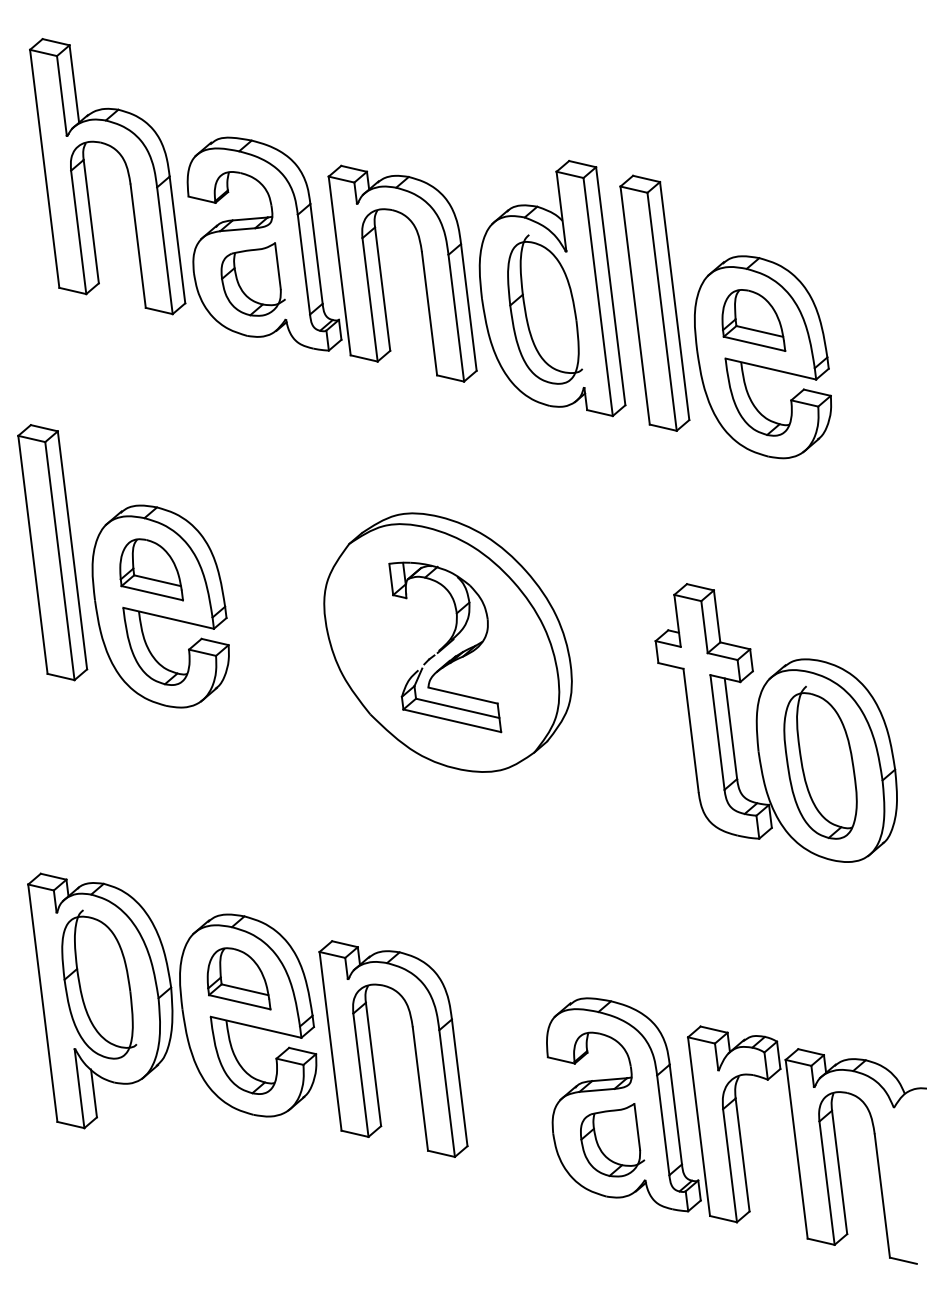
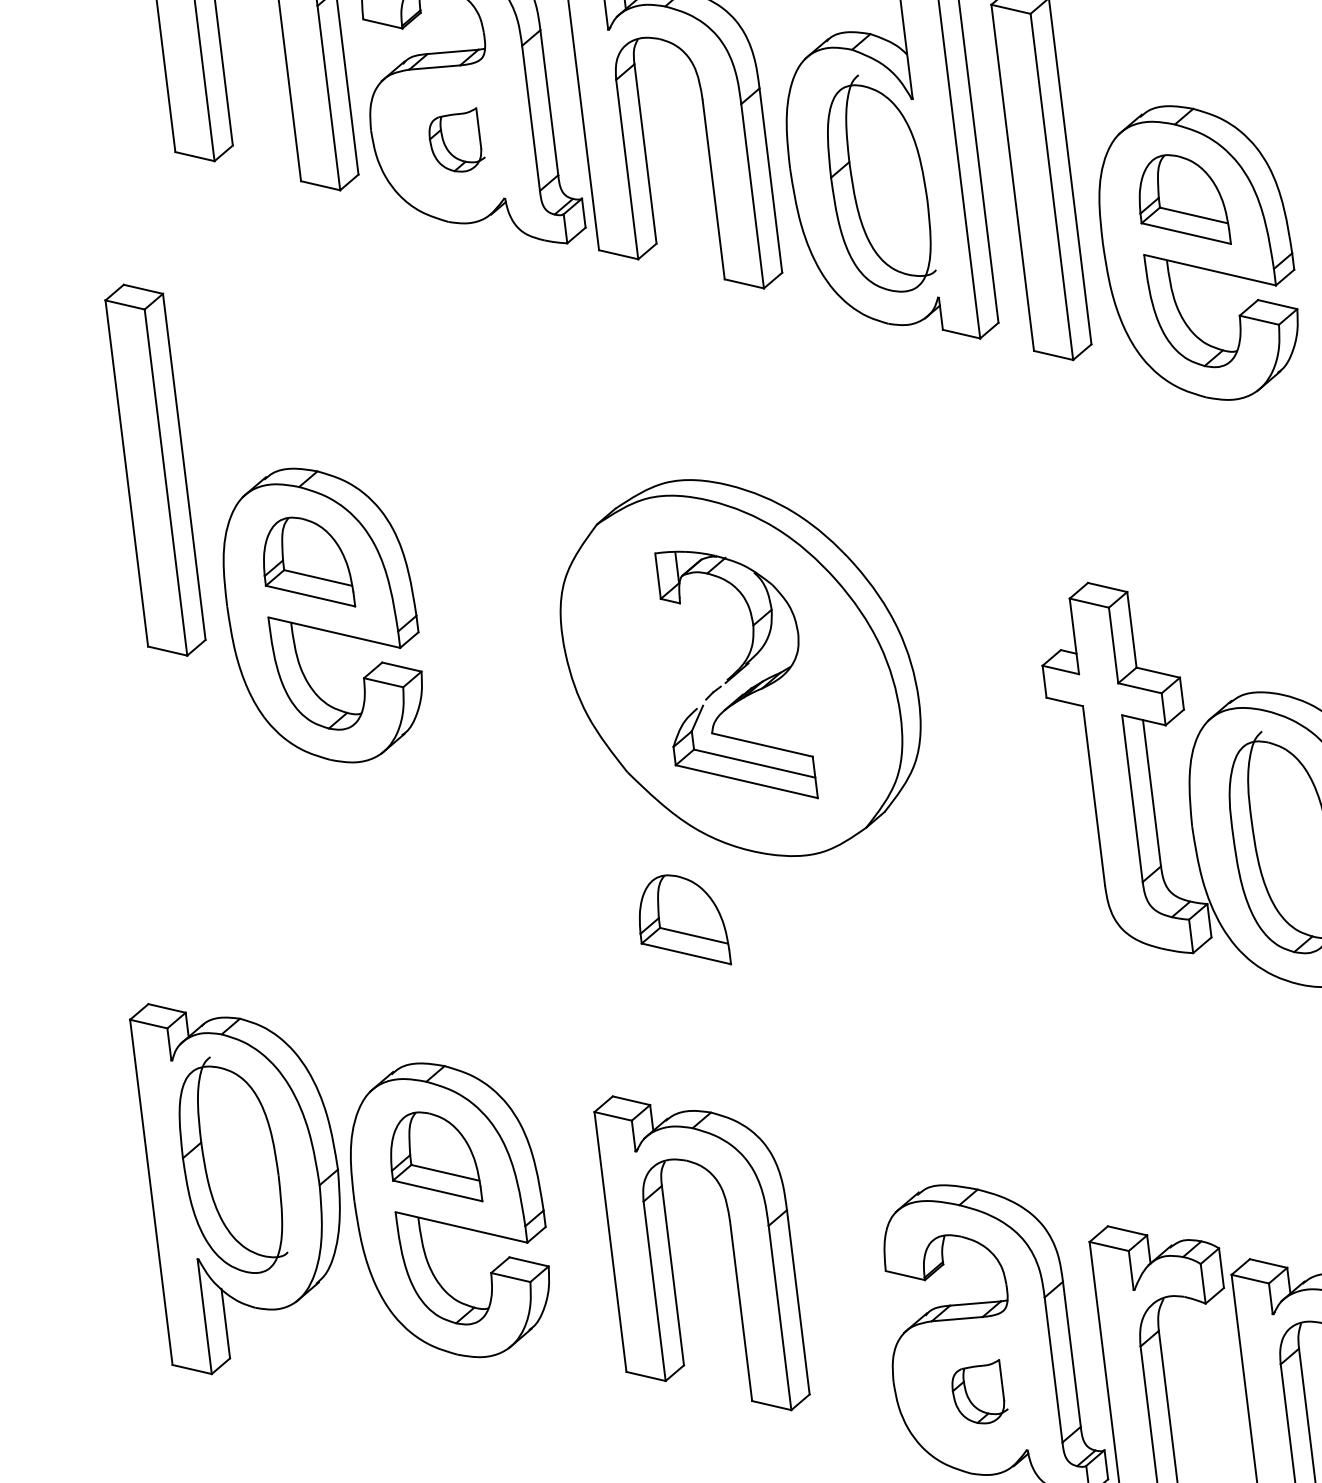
part: (252, 279) -> (456, 139), size x0.6
part: (52, 552) -> (155, 470), moved
part: (409, 815) -> (684, 919), added
part: (413, 1043) -> (731, 1245), moved
part: (612, 1140) -> (979, 1392), size x0.6

